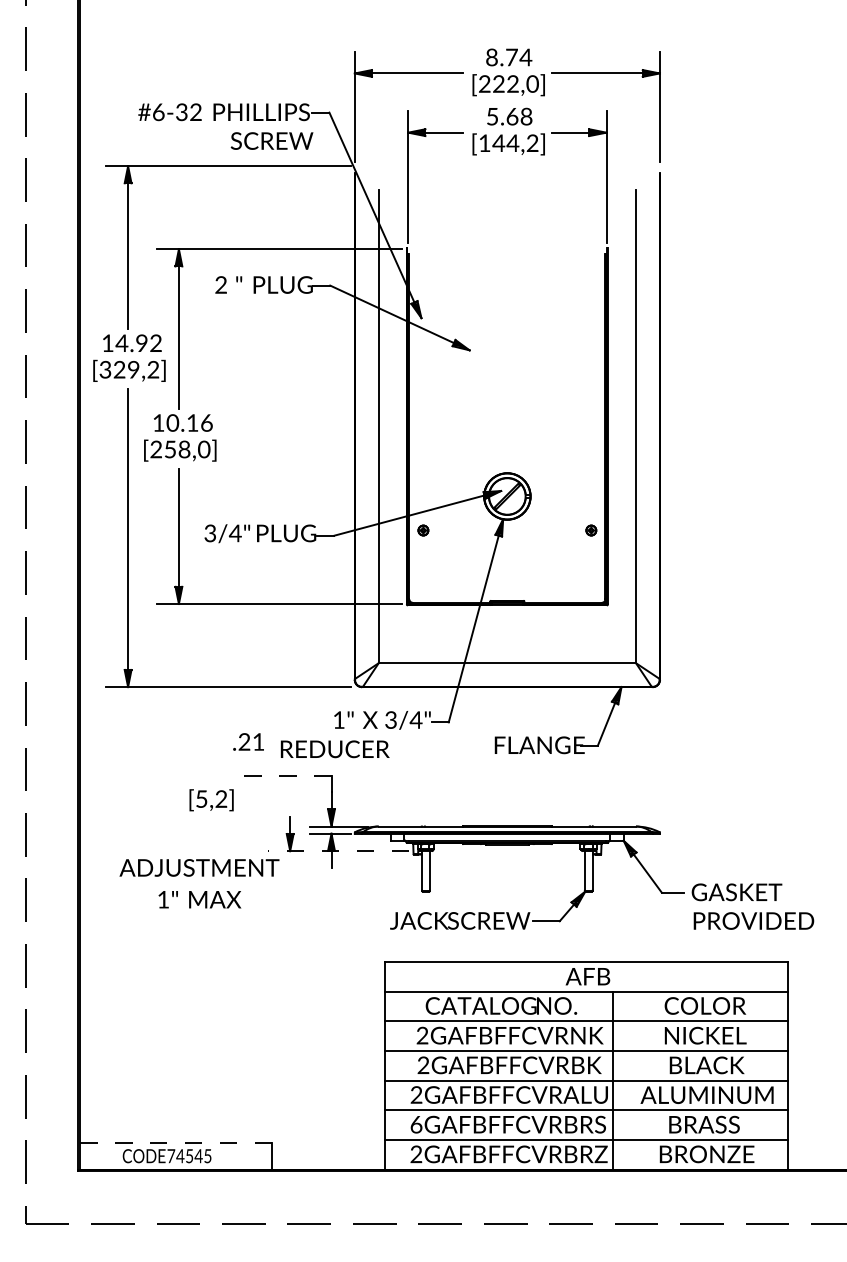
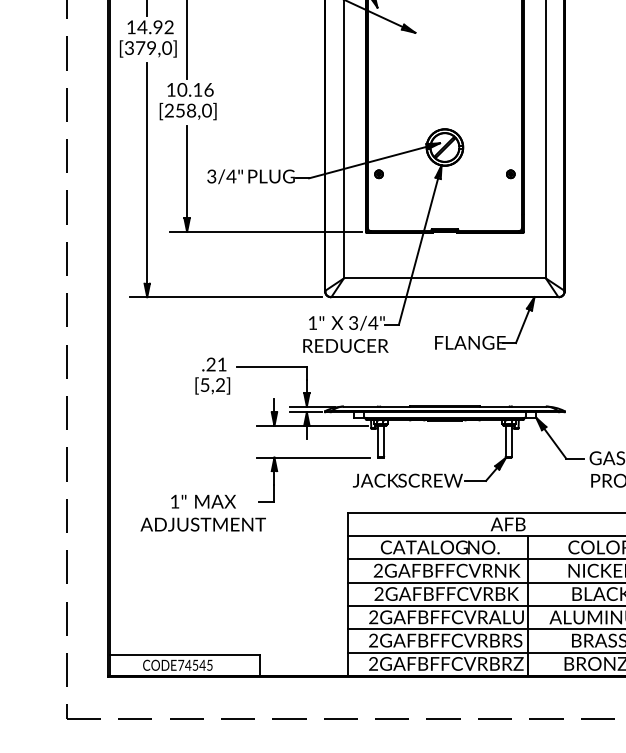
text: (136, 369) -> (153, 47), [329,2] -> [379,0]
text: (248, 741) -> (214, 364), moved
text: (334, 749) -> (345, 346), moved
line: (286, 776) -> (271, 367), dashed -> solid
line: (338, 851) -> (312, 426), dashed -> solid
text: (199, 867) -> (203, 524), moved
part: (339, 892) -> (313, 458), added
text: (199, 899) -> (203, 501), moved
text: (416, 1124) -> (373, 640), 6GAFBFFCVRBRS -> 2GAFBFFCVRBRS
line: (176, 1143) -> (185, 655), dashed -> solid

